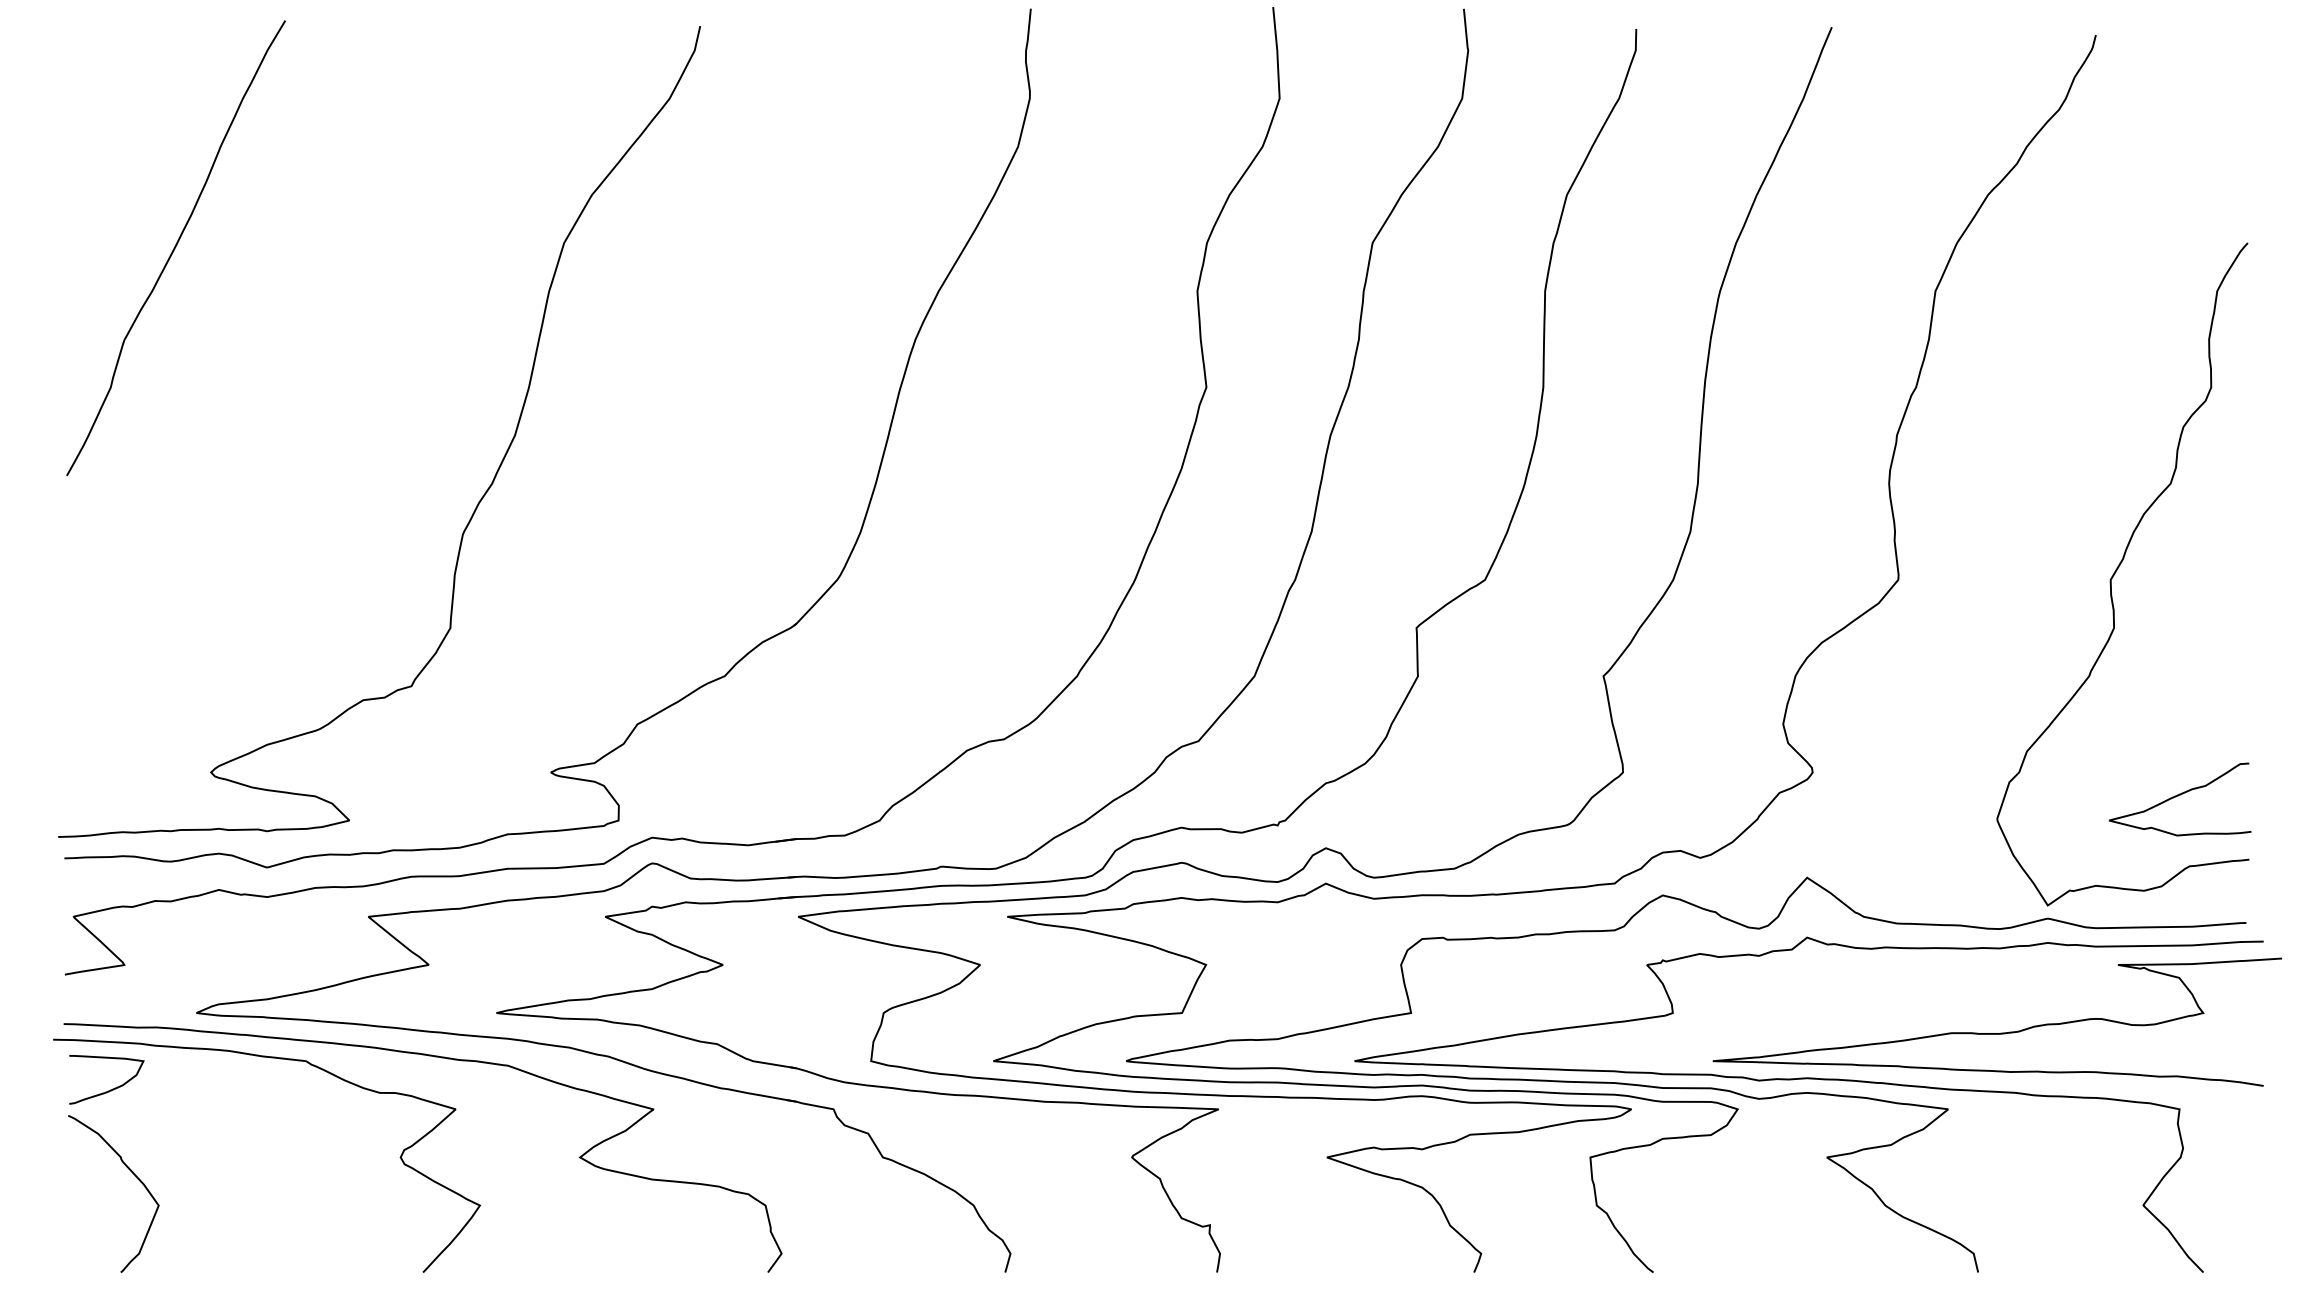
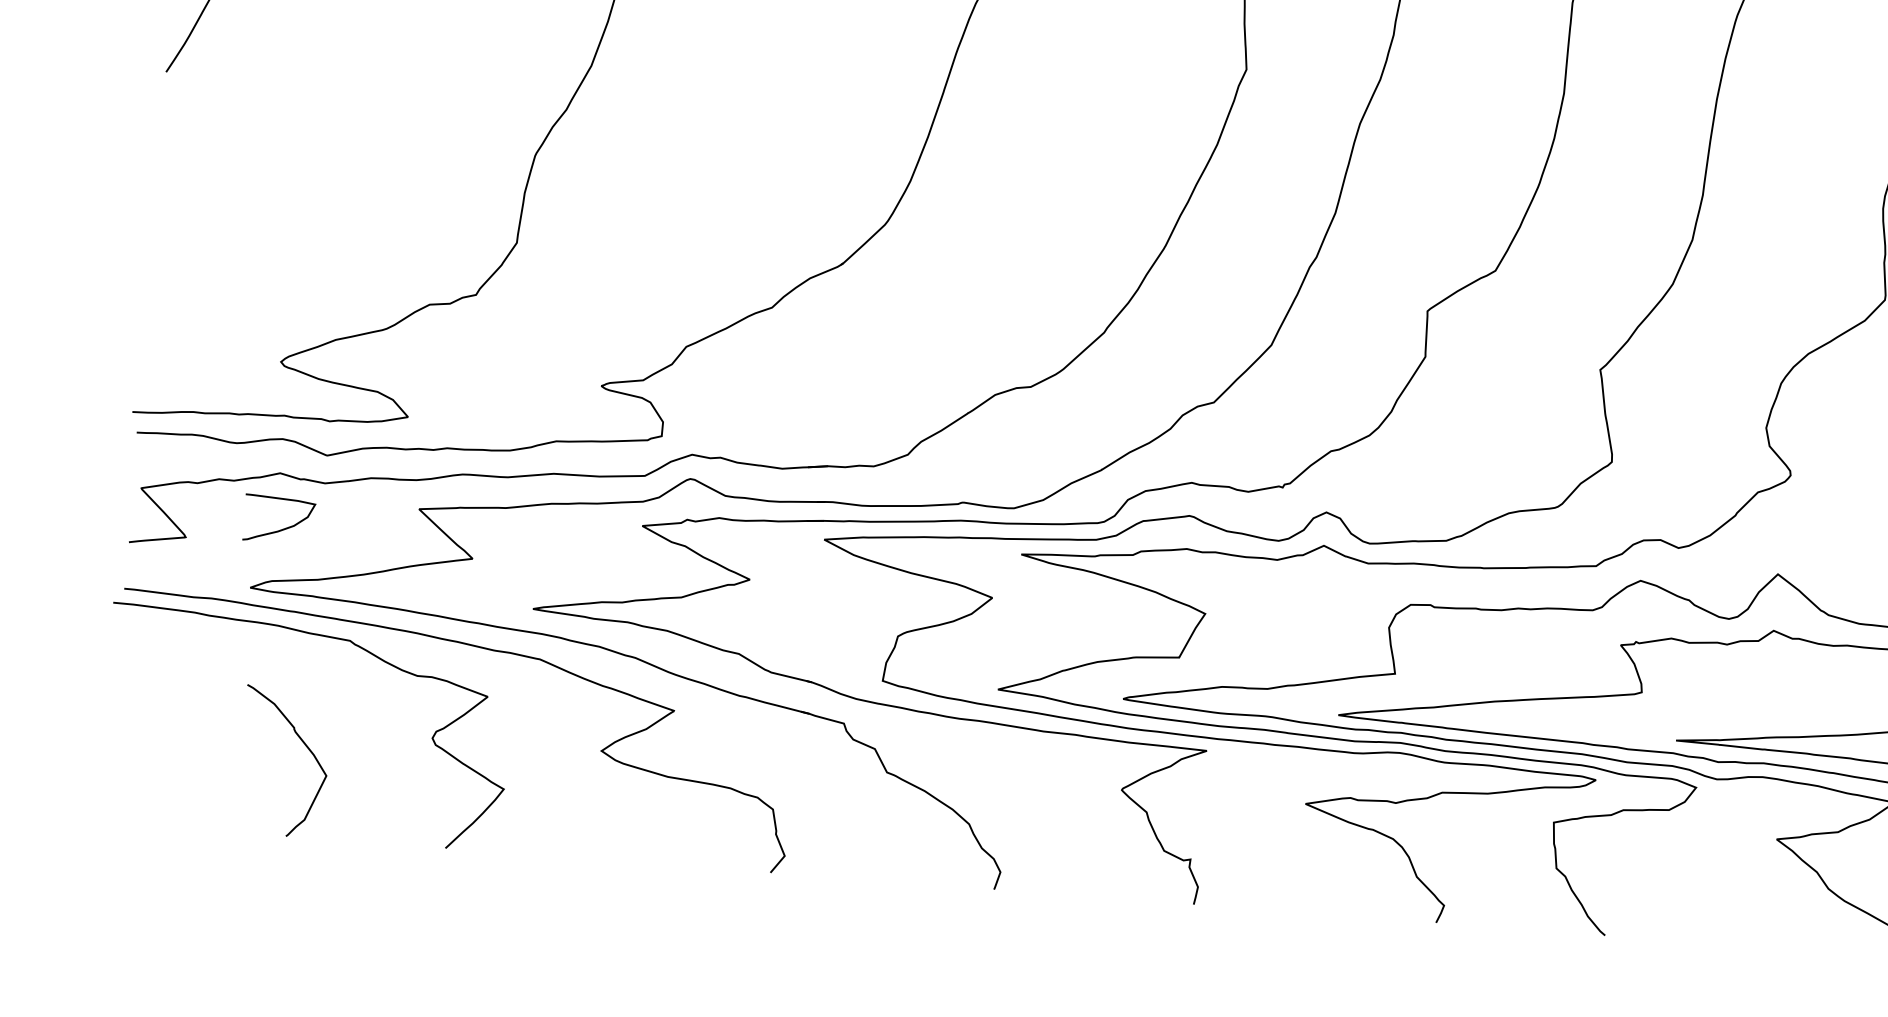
curve: (110, 1089) -> (282, 528), moved
curve: (136, 1178) -> (307, 748), moved

